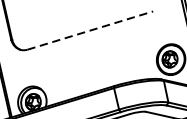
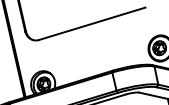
line: (90, 30) -> (92, 23), dashed -> solid

